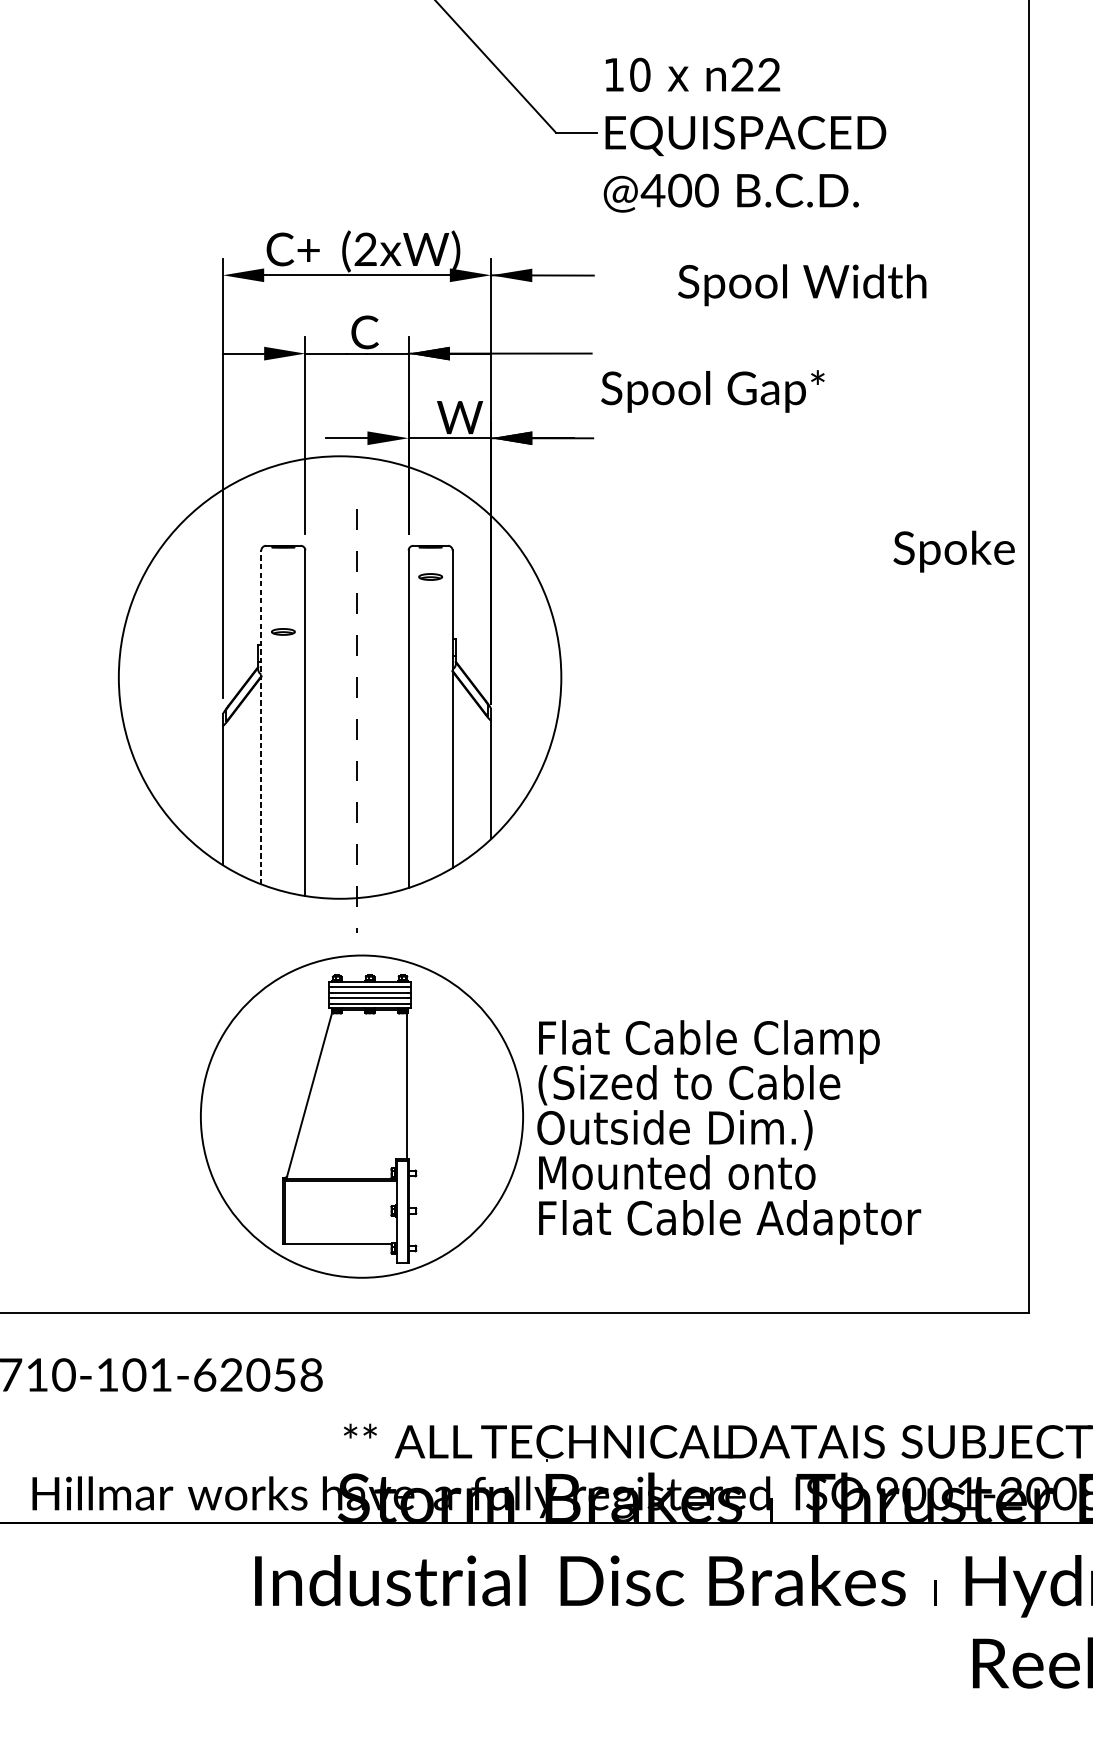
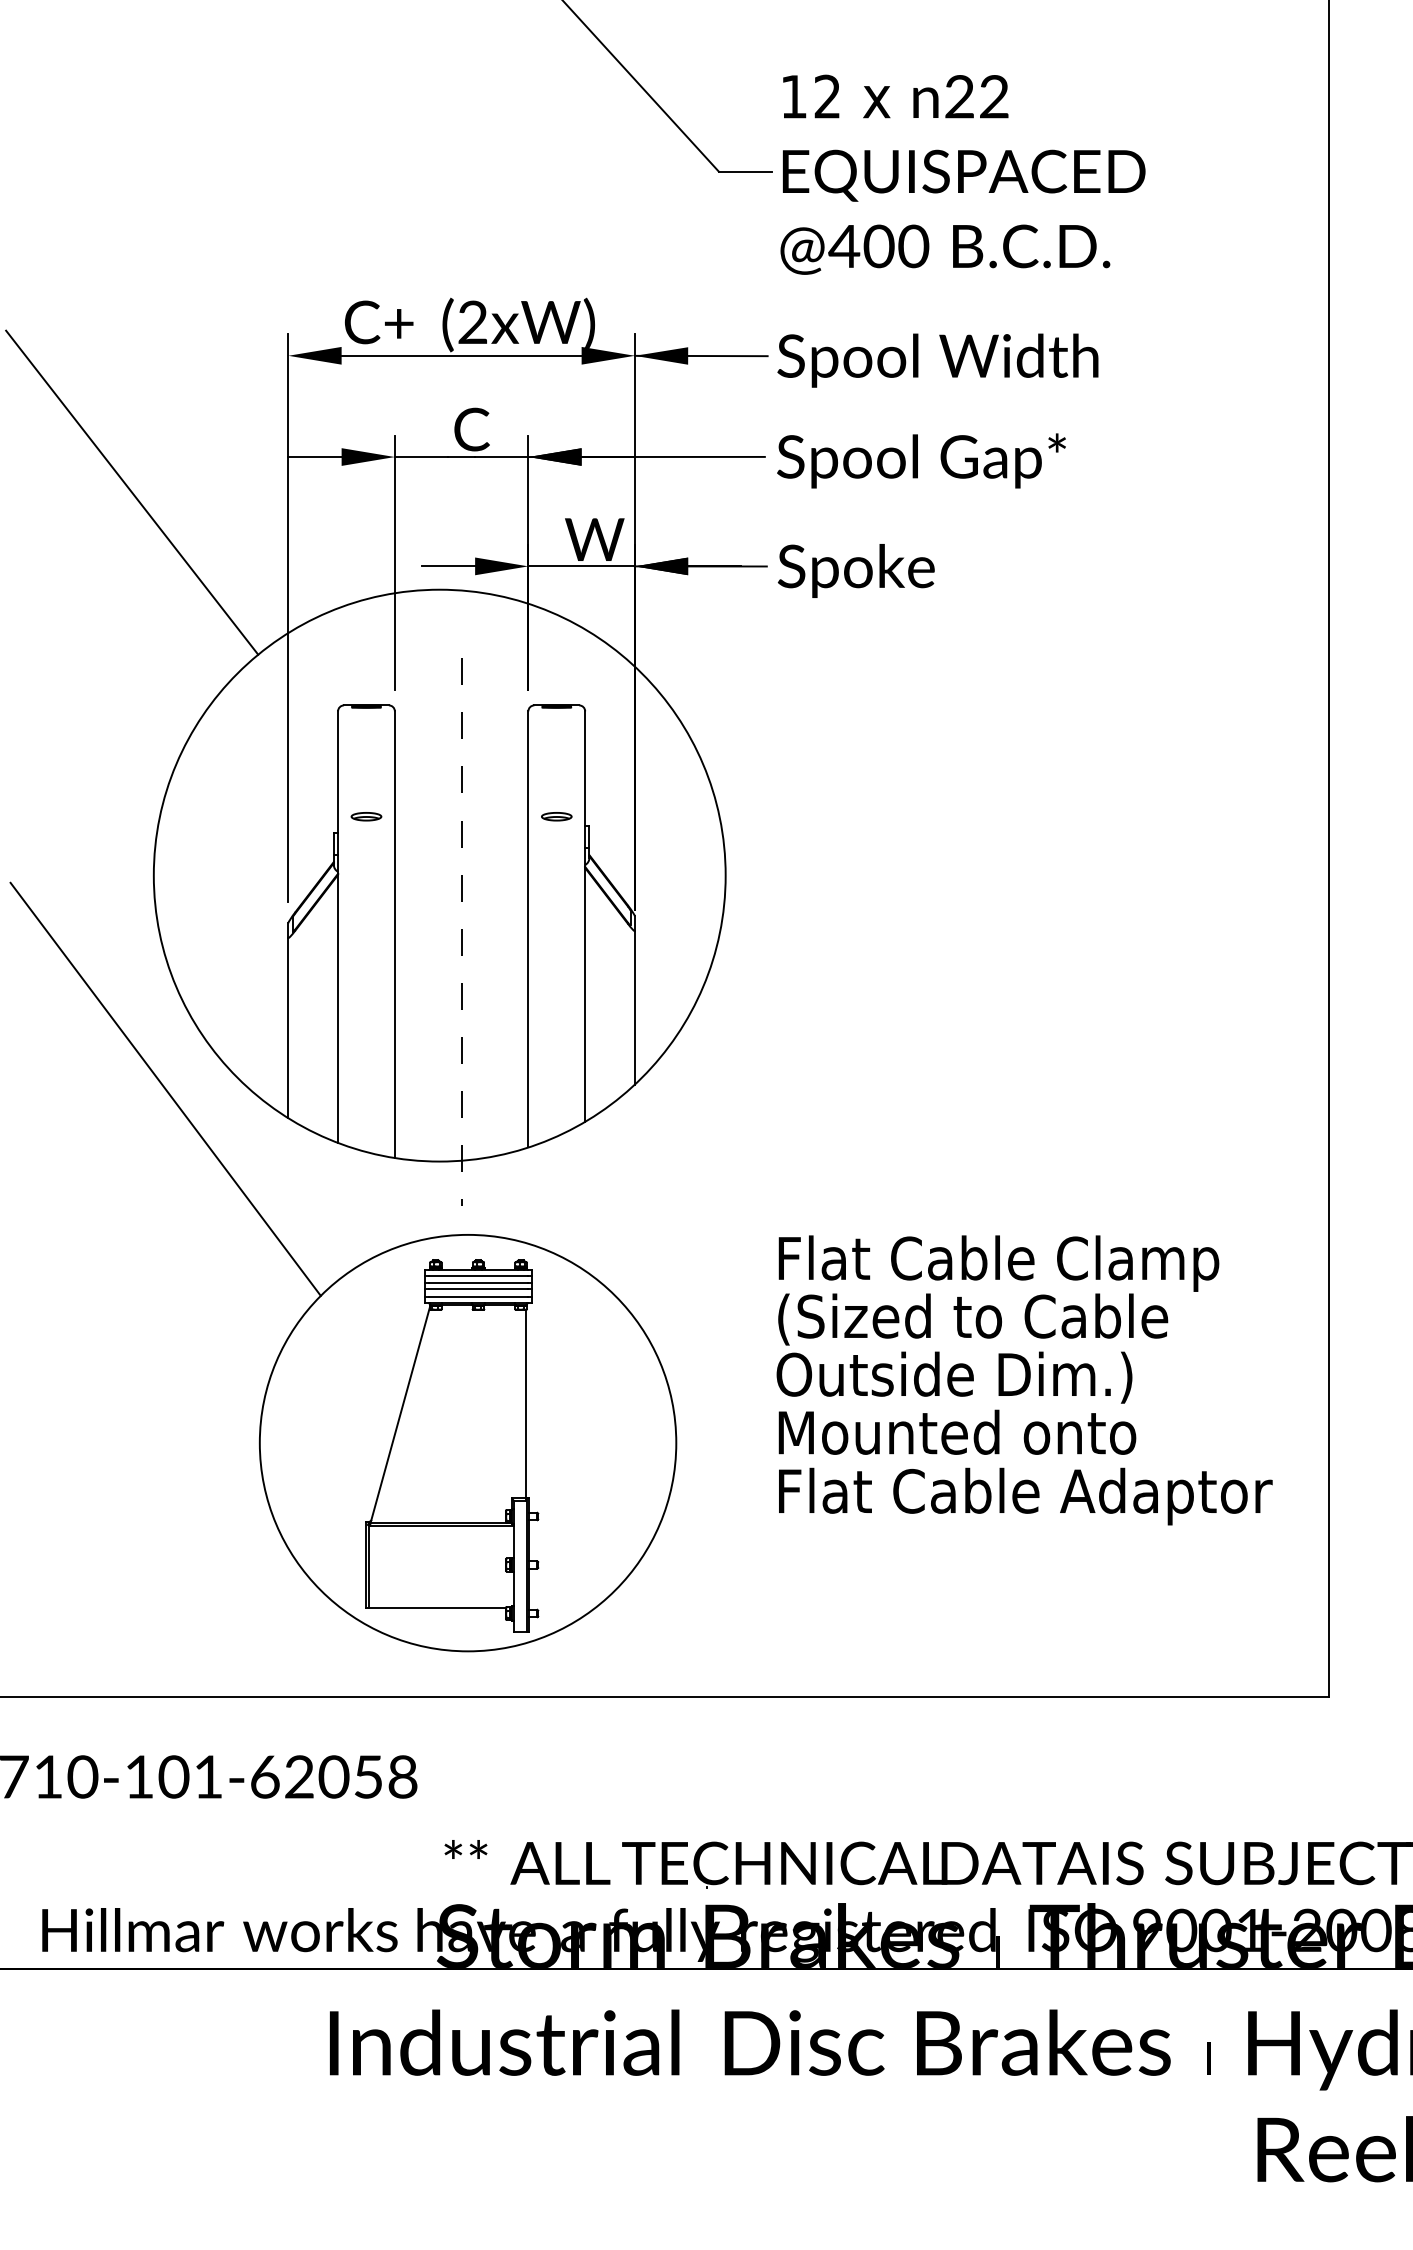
text: (640, 74) -> (827, 96), 10 -> 12
text: (801, 285) -> (937, 360), moved
line: (102, 381) -> (132, 492), added
text: (712, 391) -> (921, 460), moved
text: (953, 551) -> (855, 570), moved
part: (430, 576) -> (556, 816), moved
line: (261, 717) -> (338, 927), dashed -> solid
line: (127, 842) -> (165, 1088), added
text: (729, 1132) -> (1024, 1380), moved

